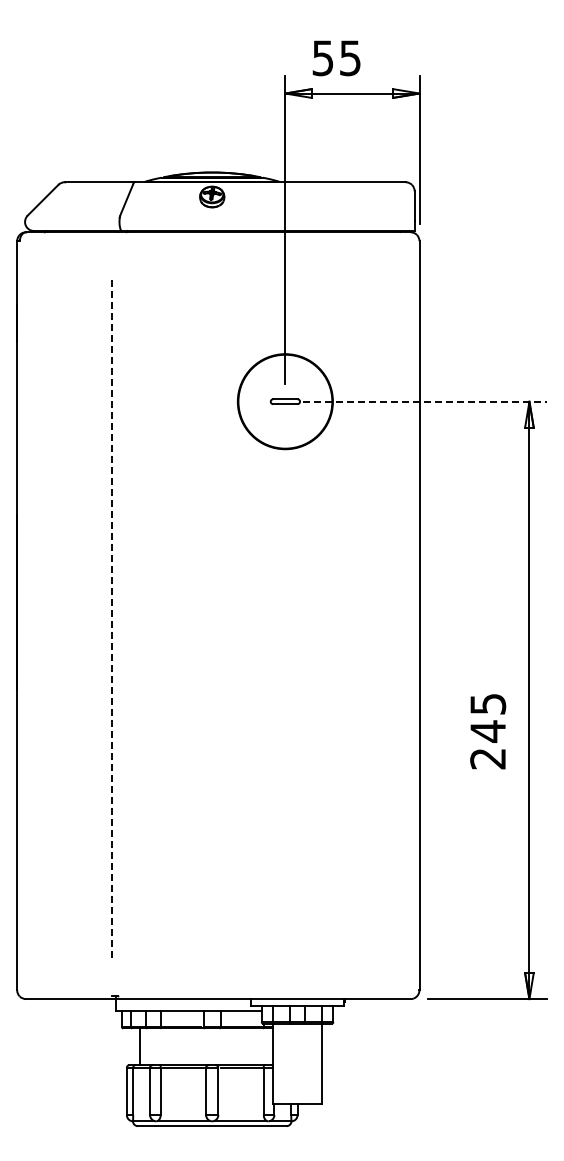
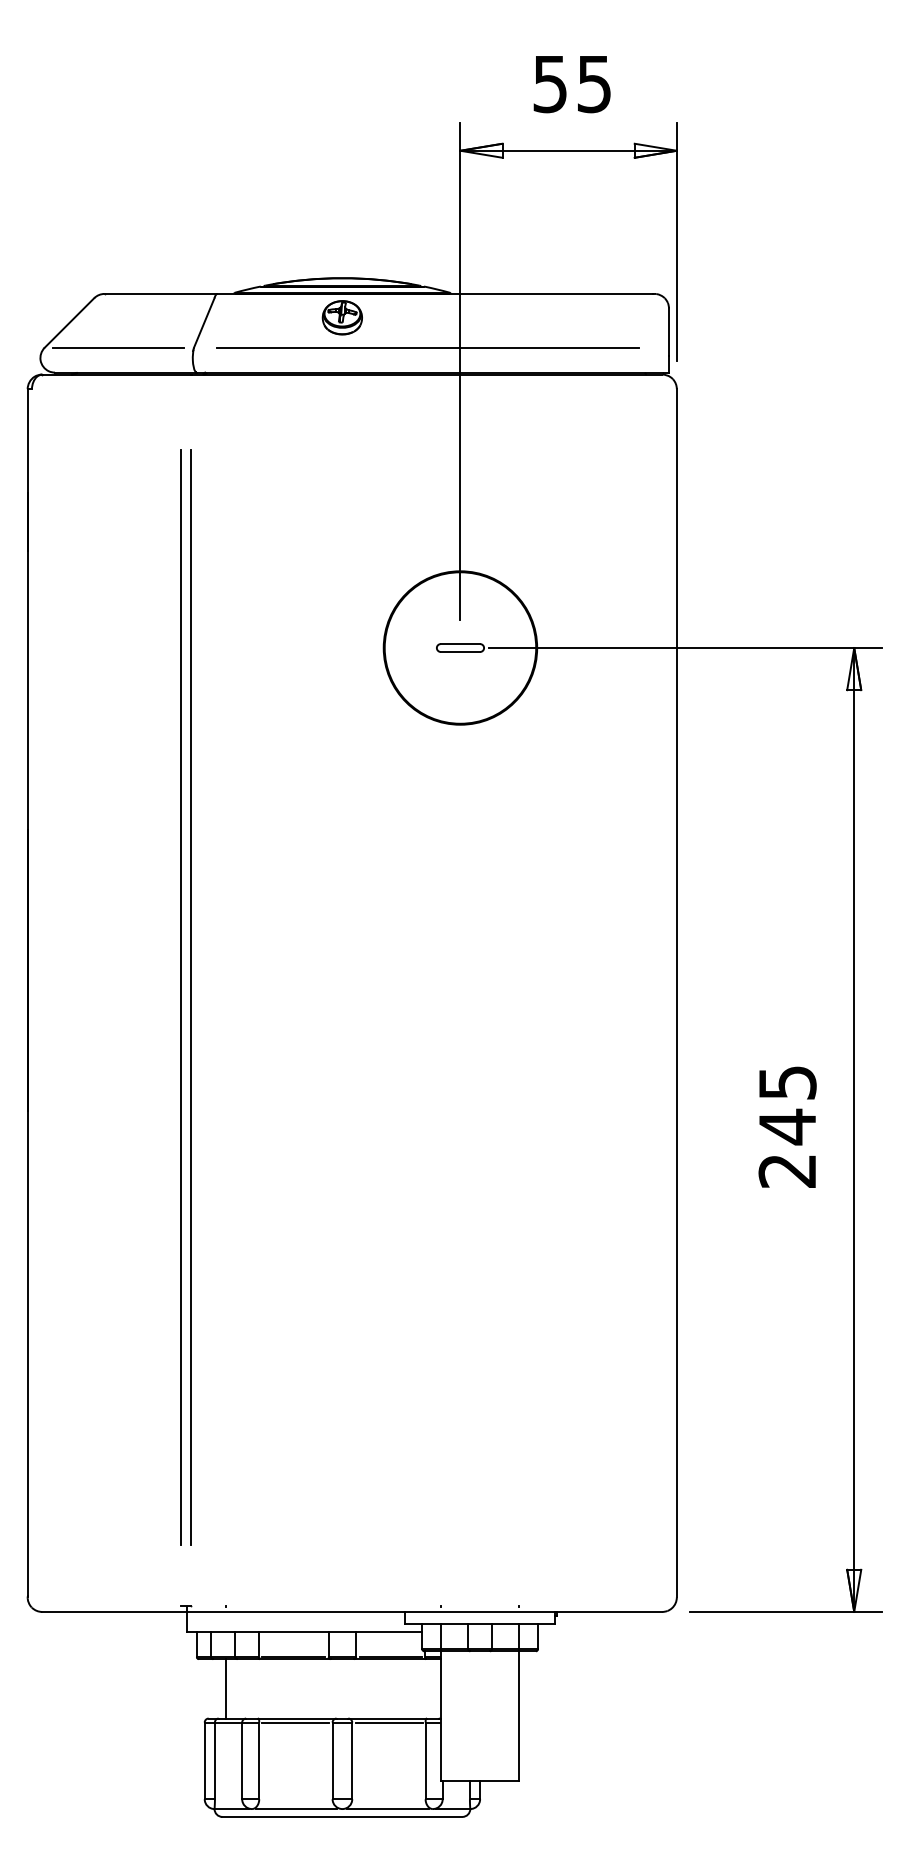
text: (336, 58) -> (571, 84), moved
line: (73, 215) -> (118, 347), added
line: (265, 215) -> (428, 347), added
line: (425, 401) -> (686, 647), dashed -> solid
line: (112, 617) -> (181, 996), dashed -> solid
line: (118, 617) -> (191, 996), added
text: (488, 731) -> (788, 1126), moved

